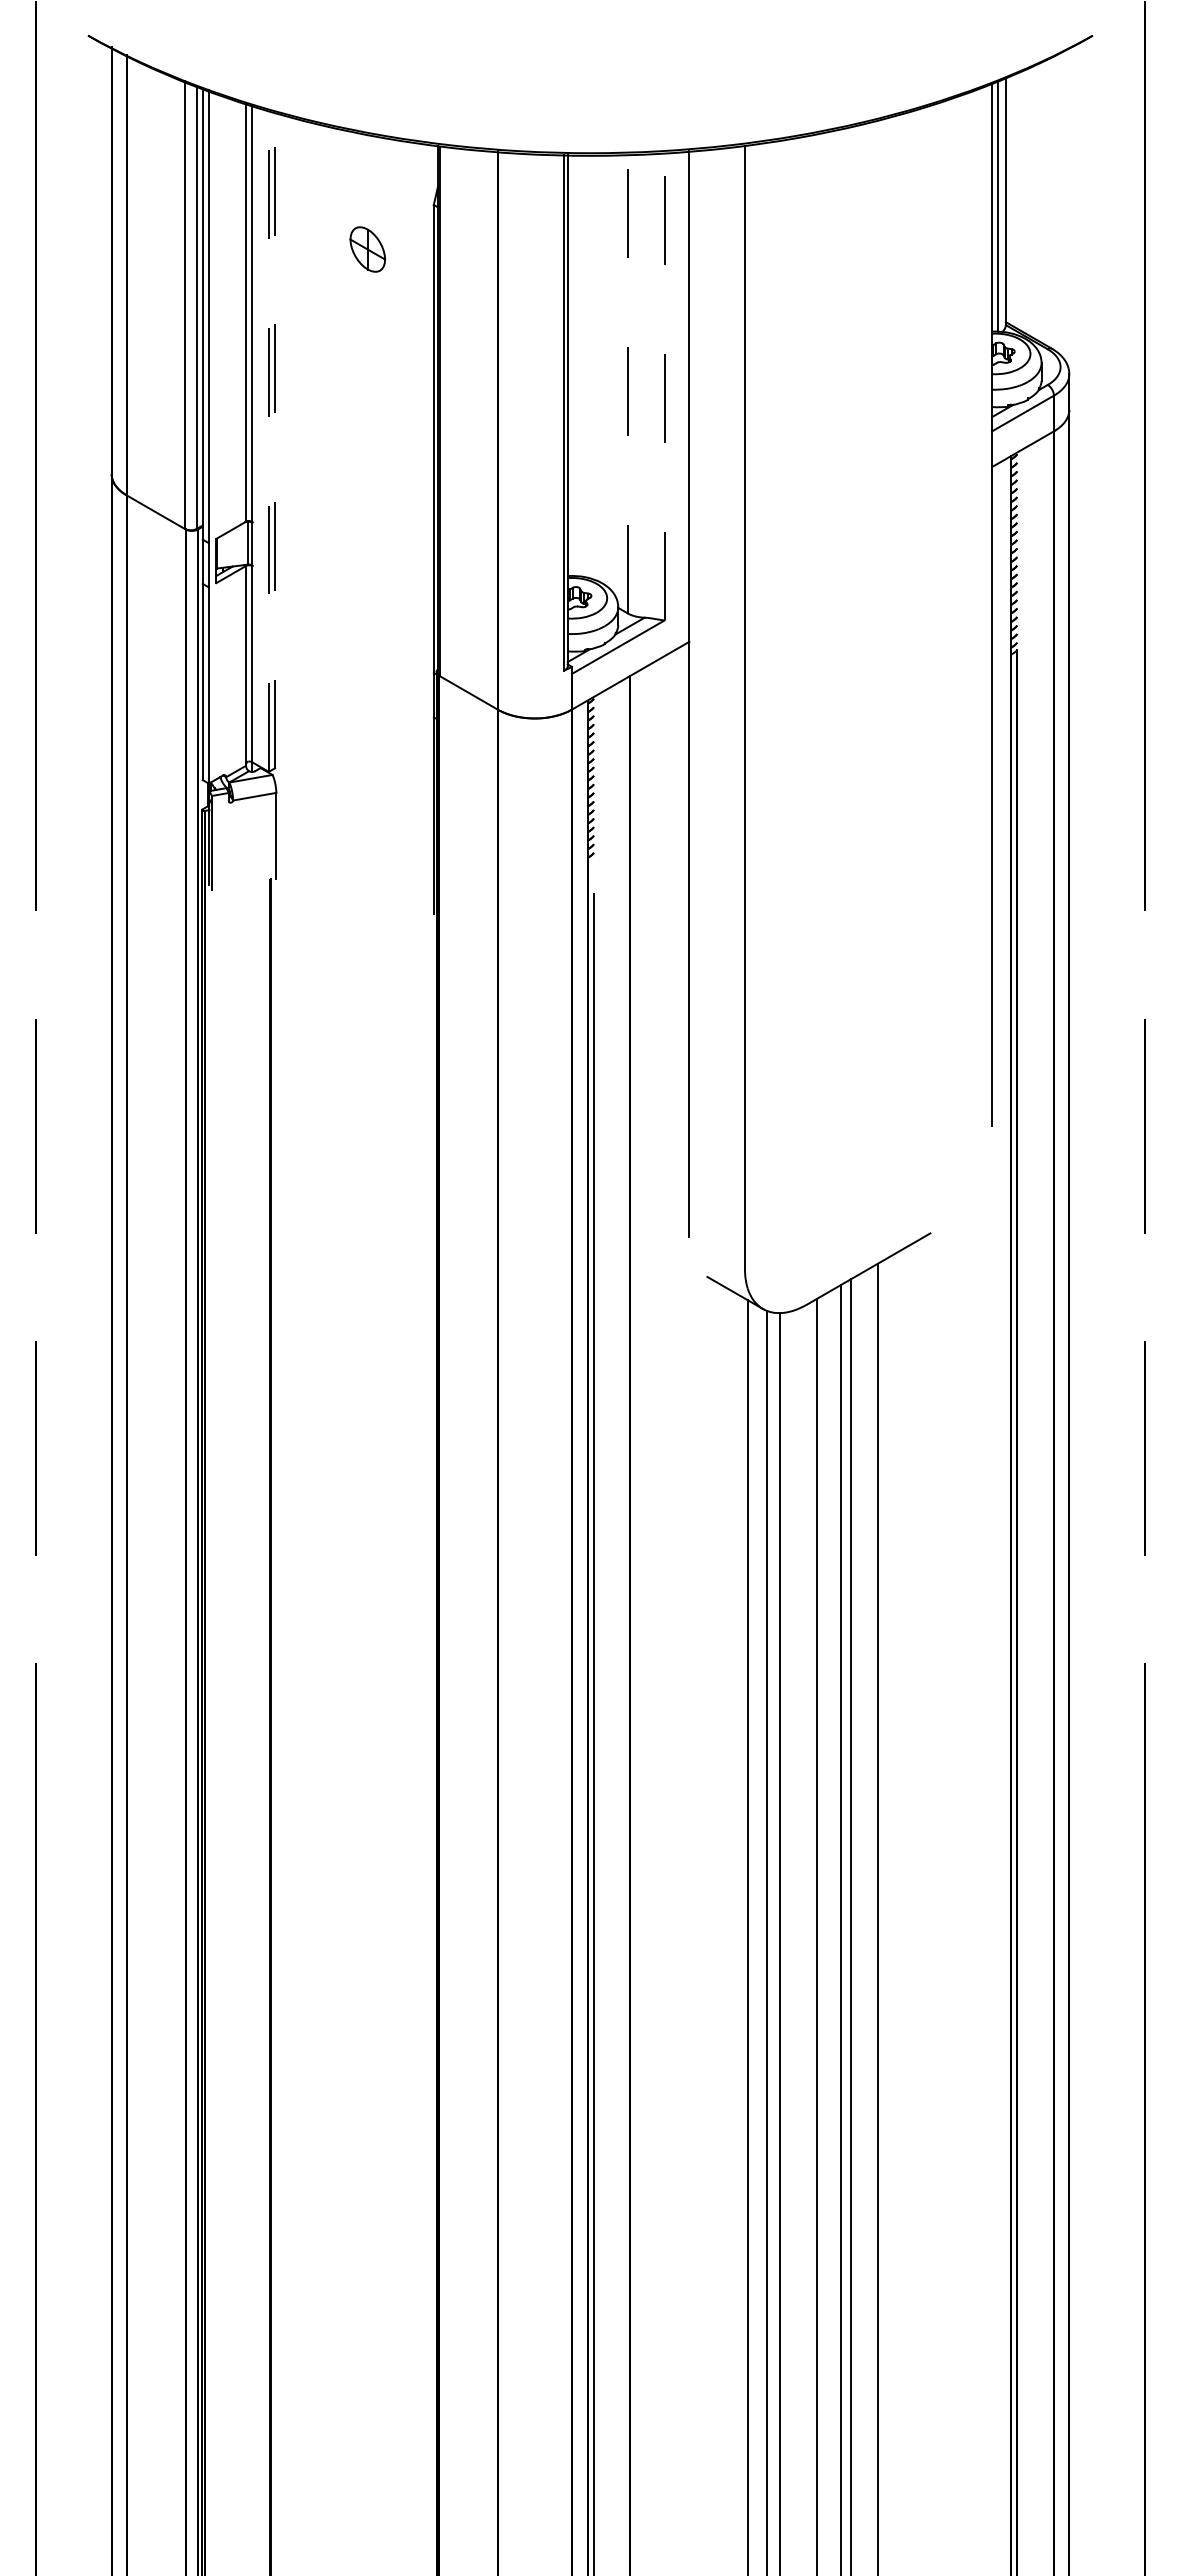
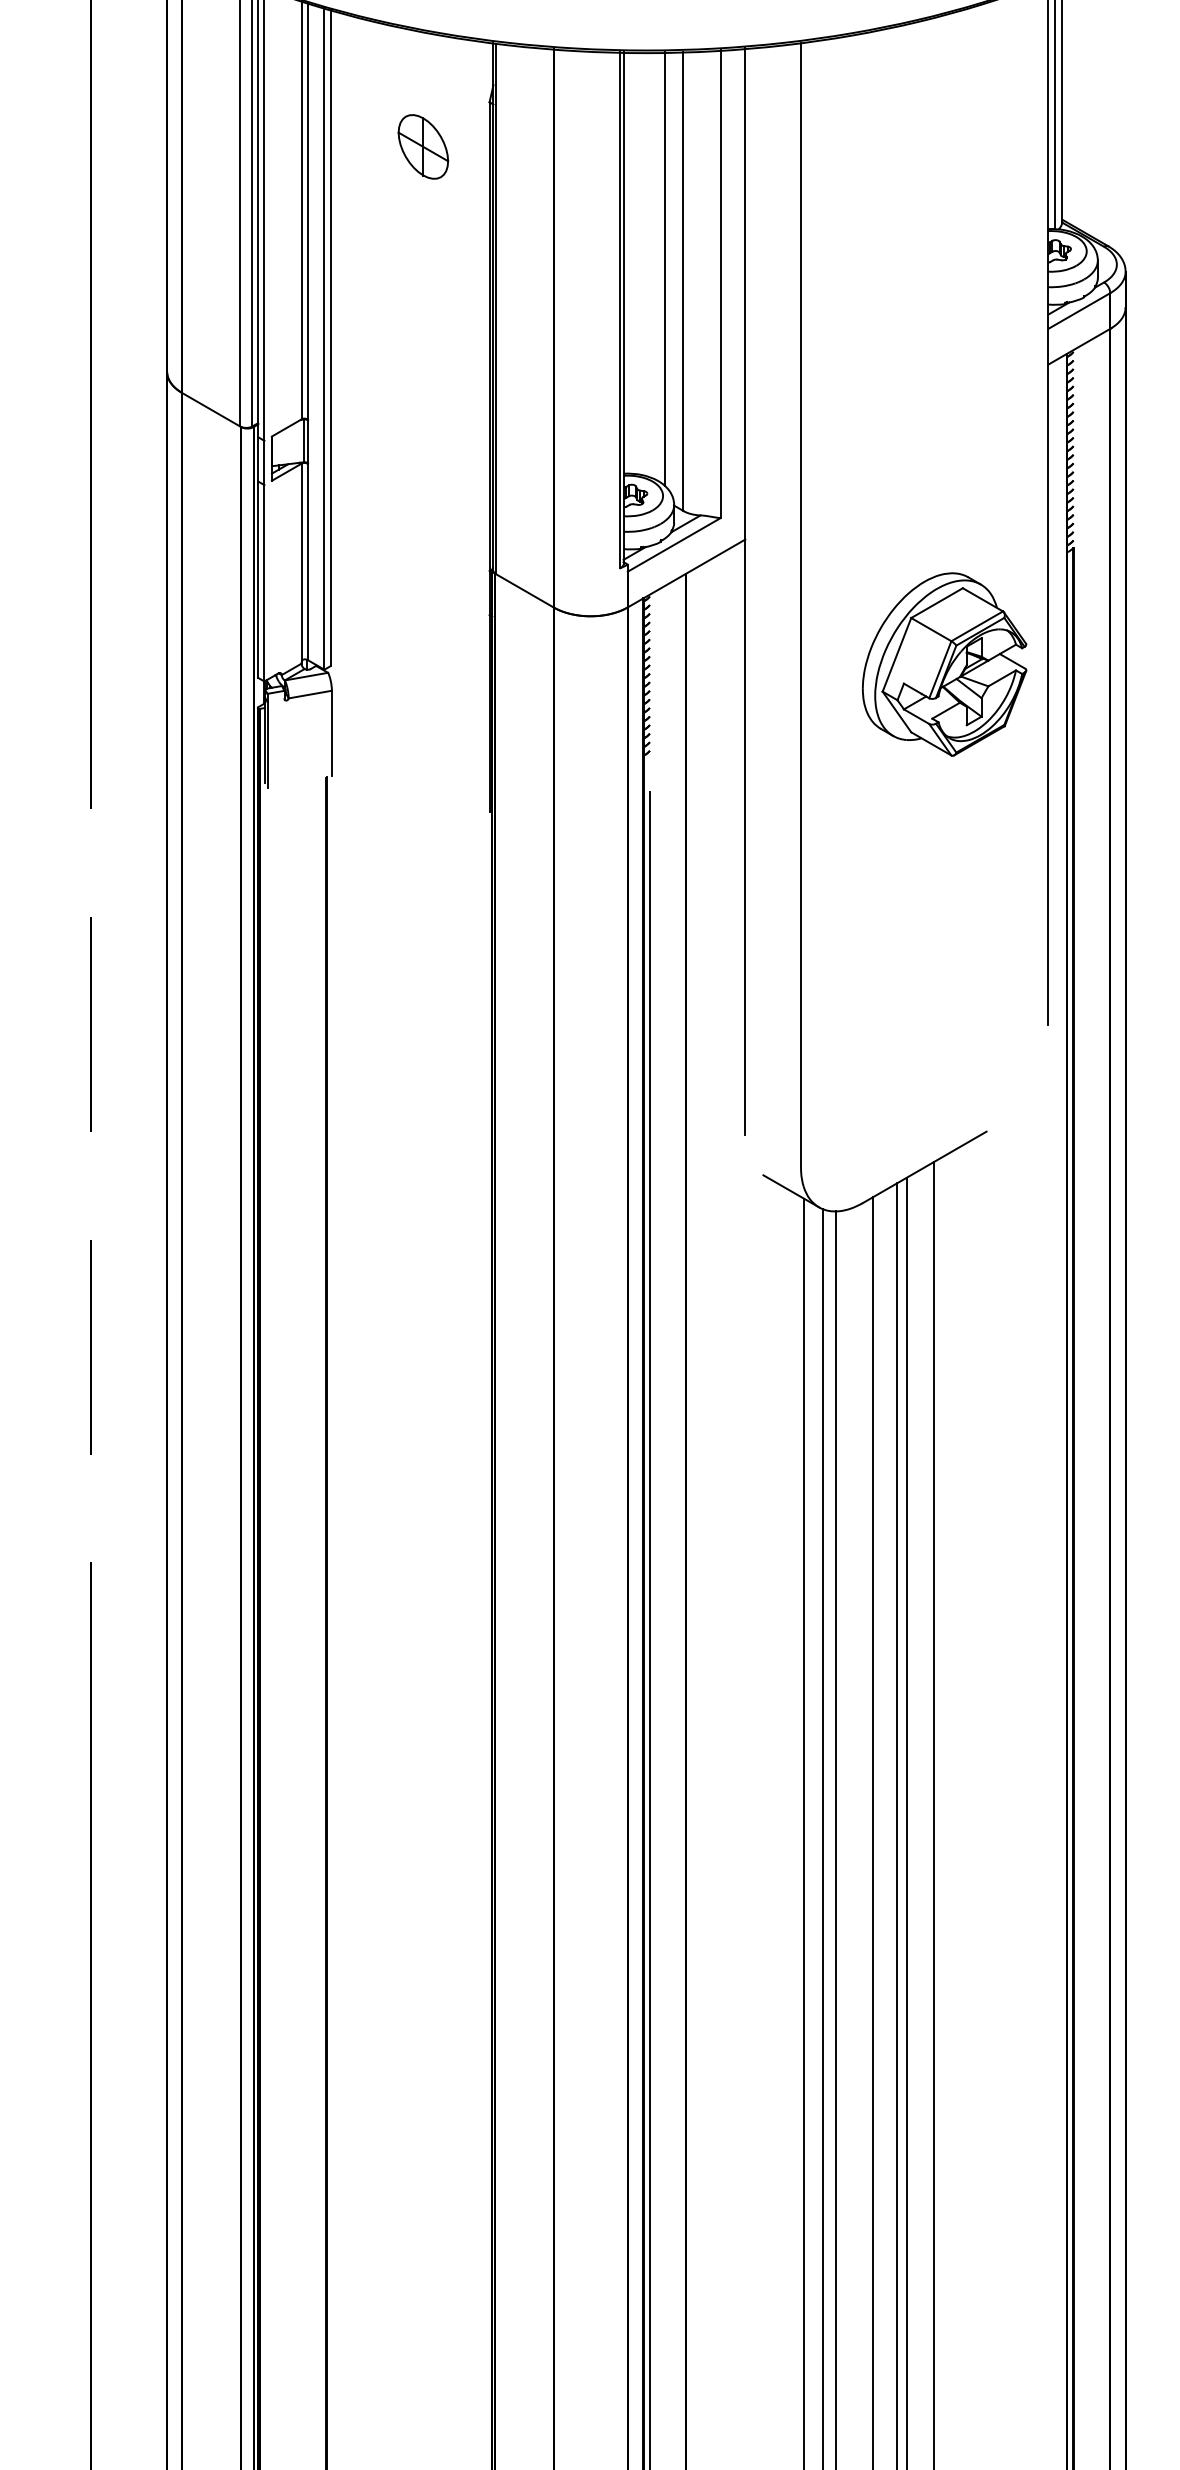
part: (367, 249) -> (423, 146), size x1.43
line: (609, 371) -> (665, 268), added
line: (627, 383) -> (683, 281), dashed -> solid
line: (664, 386) -> (720, 284), dashed -> solid
line: (275, 439) -> (331, 337), dashed -> solid
line: (268, 441) -> (324, 339), dashed -> solid
part: (888, 766) -> (944, 664), added

